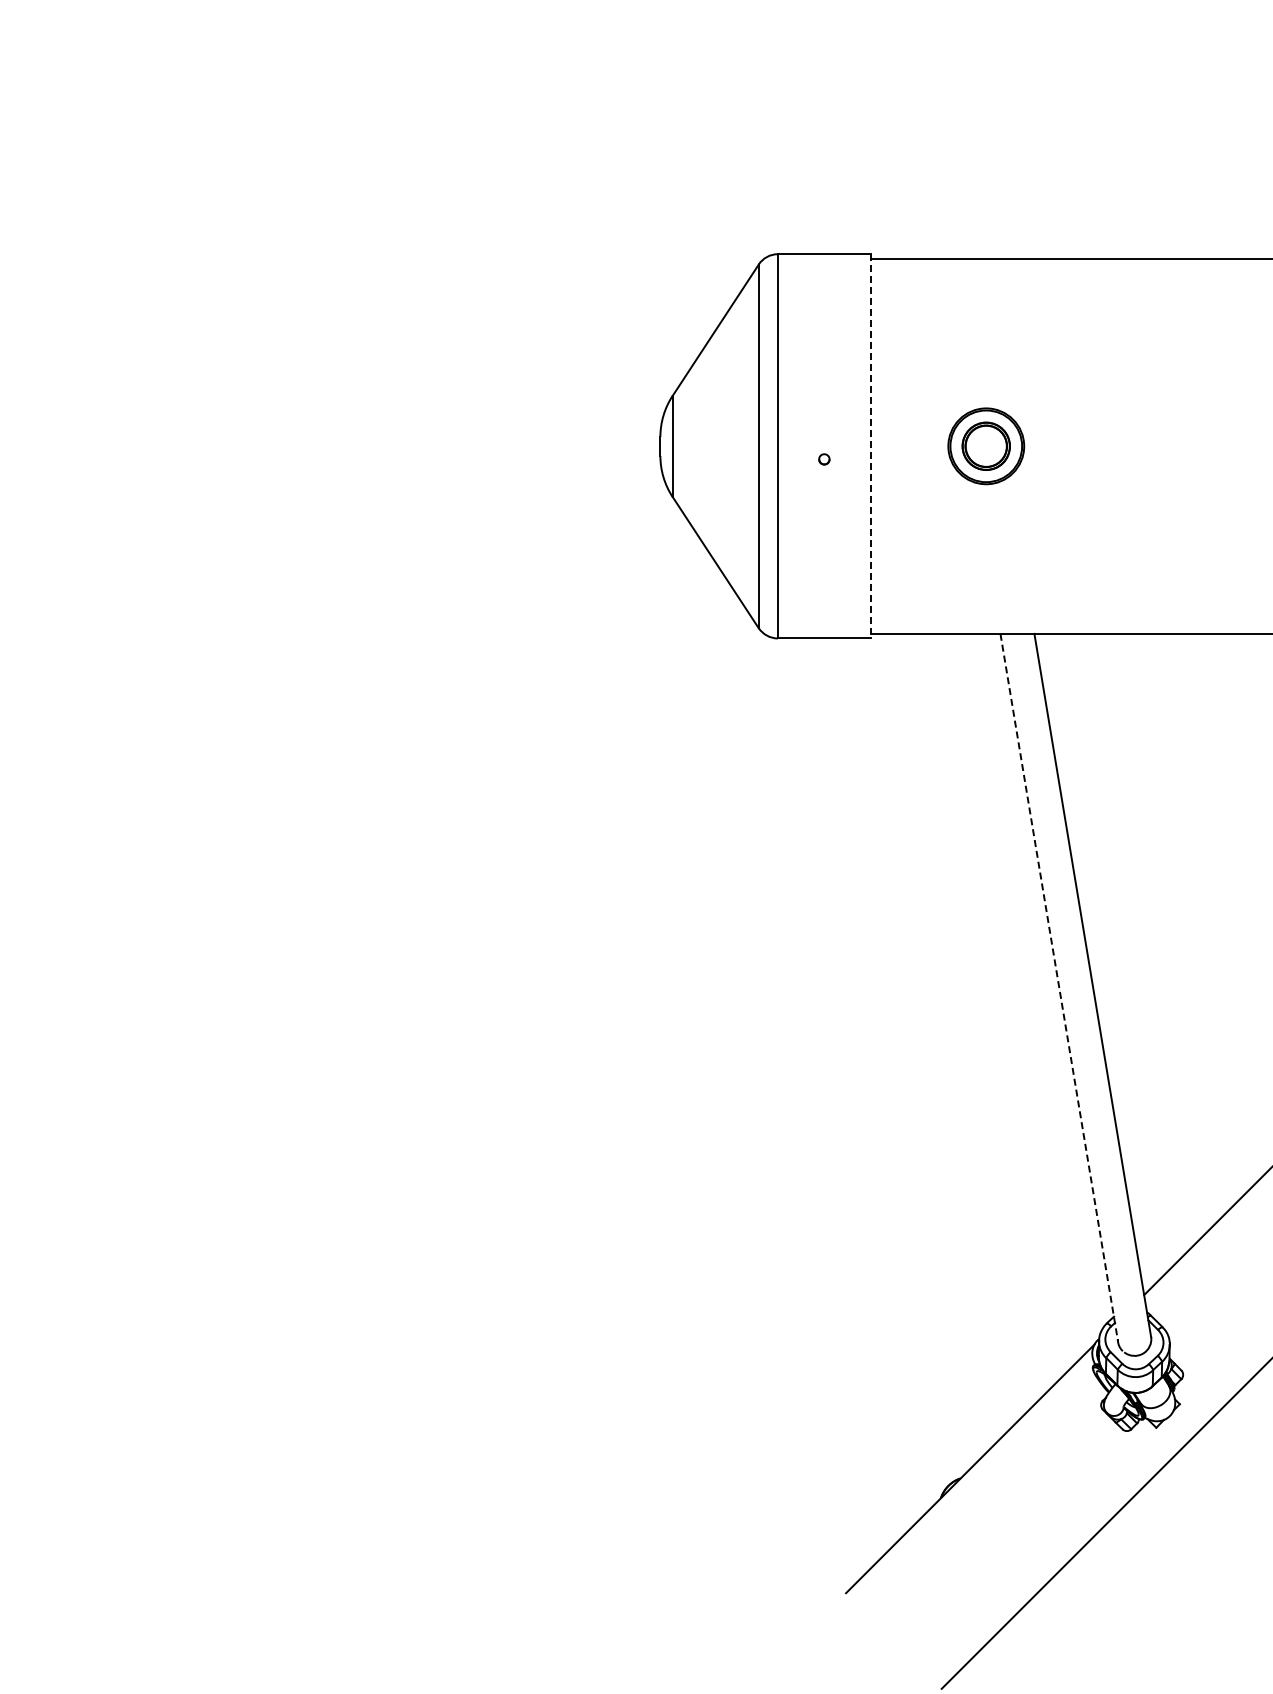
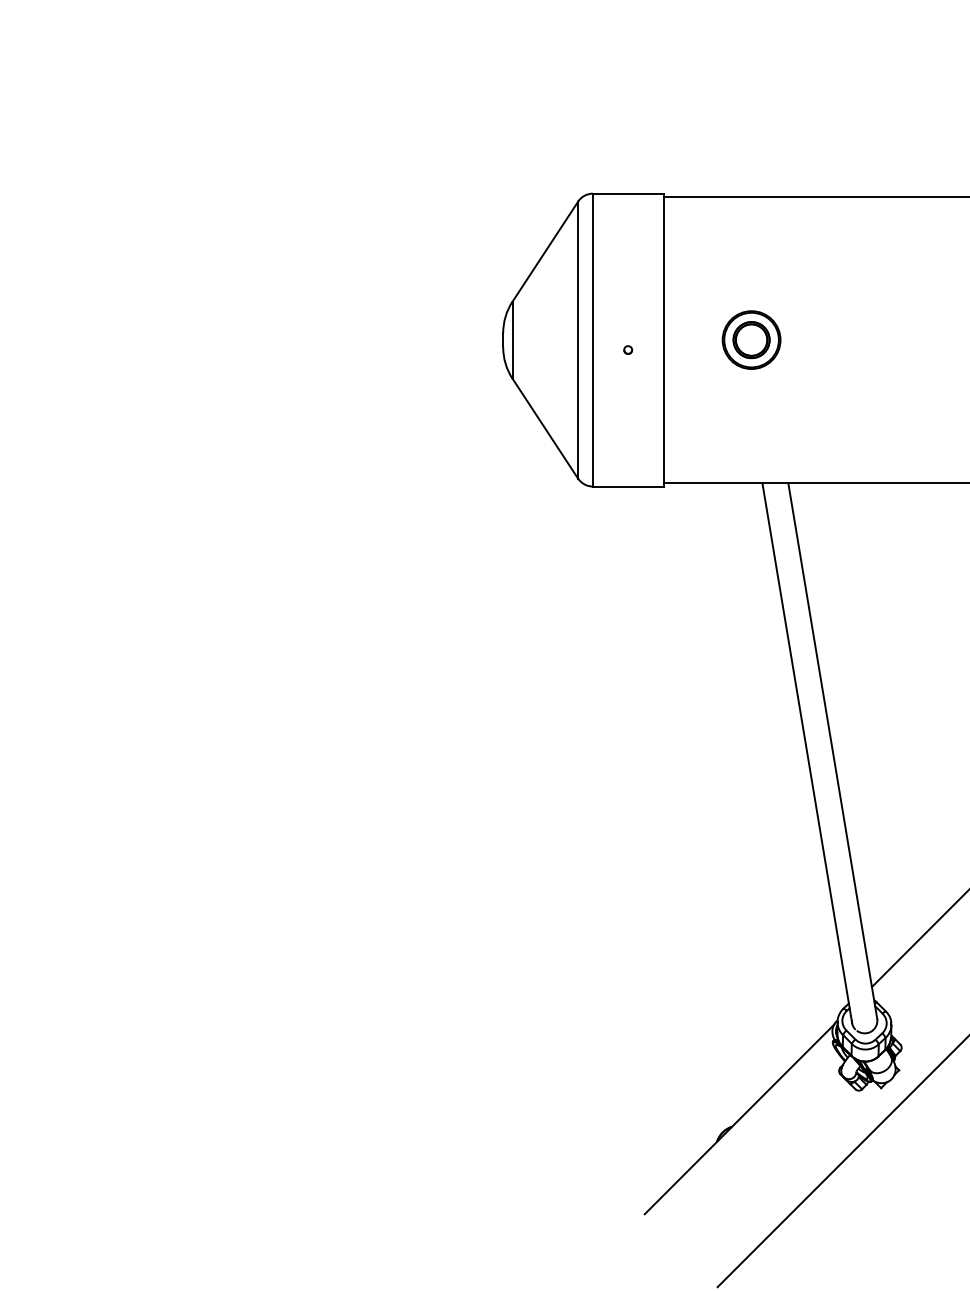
line: (870, 446) -> (663, 340), dashed -> solid
line: (1059, 988) -> (807, 753), dashed -> solid

